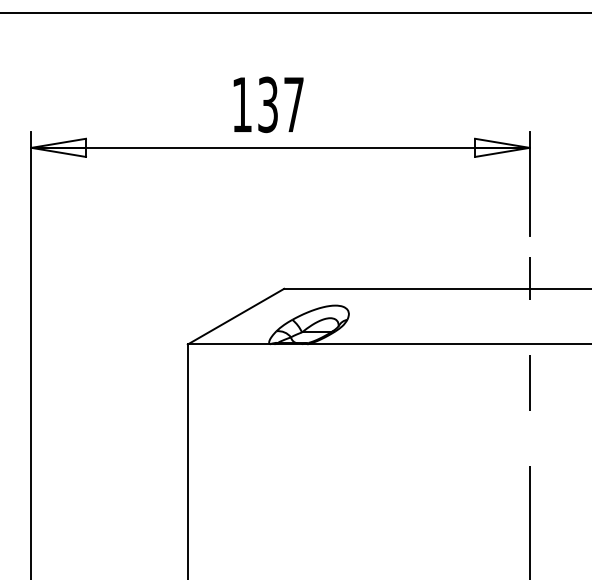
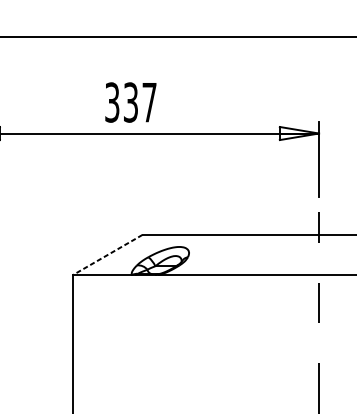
text: (241, 104) -> (111, 102), 137 -> 337
line: (236, 316) -> (108, 254), solid -> dashed

